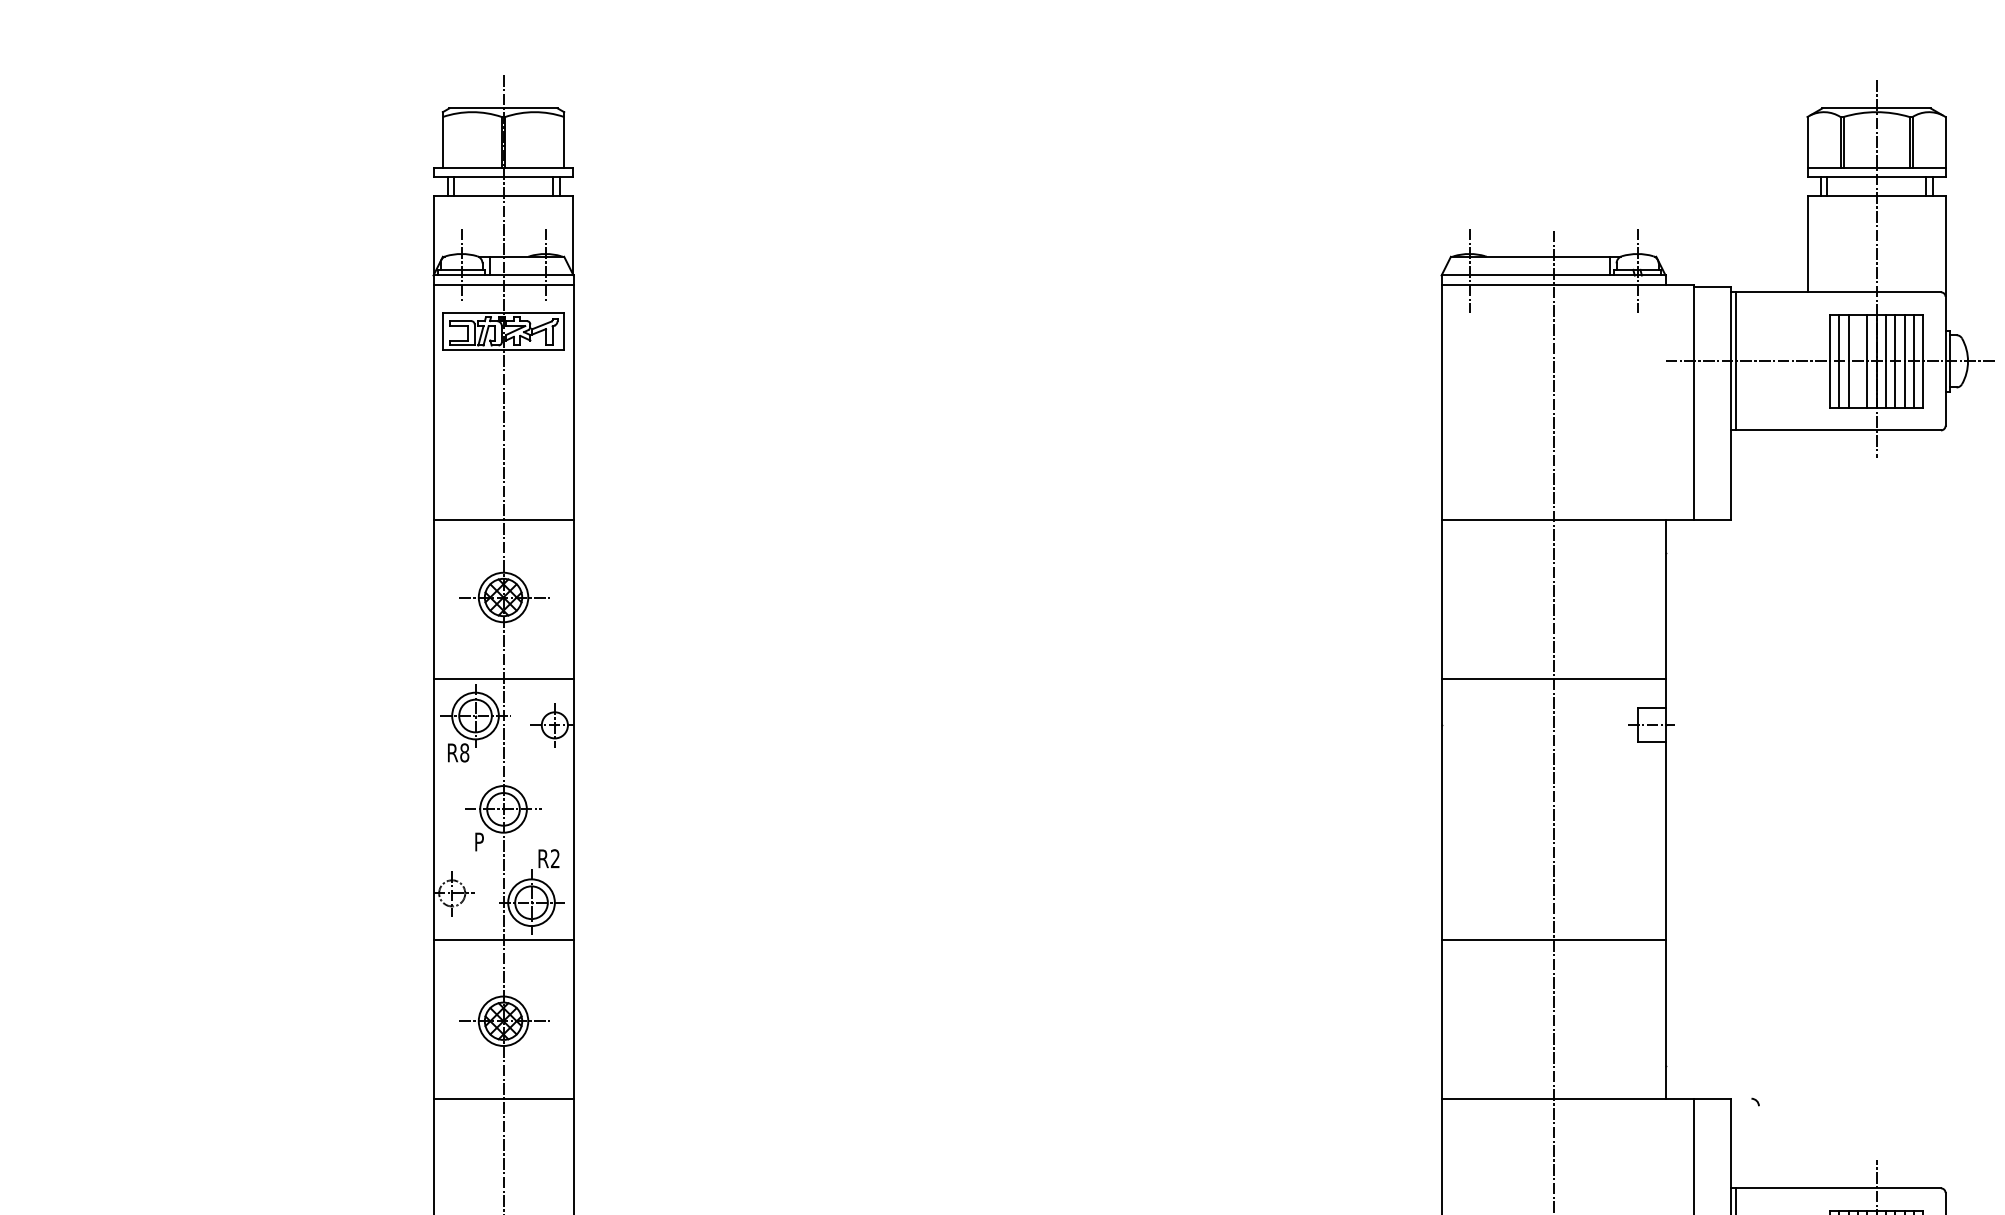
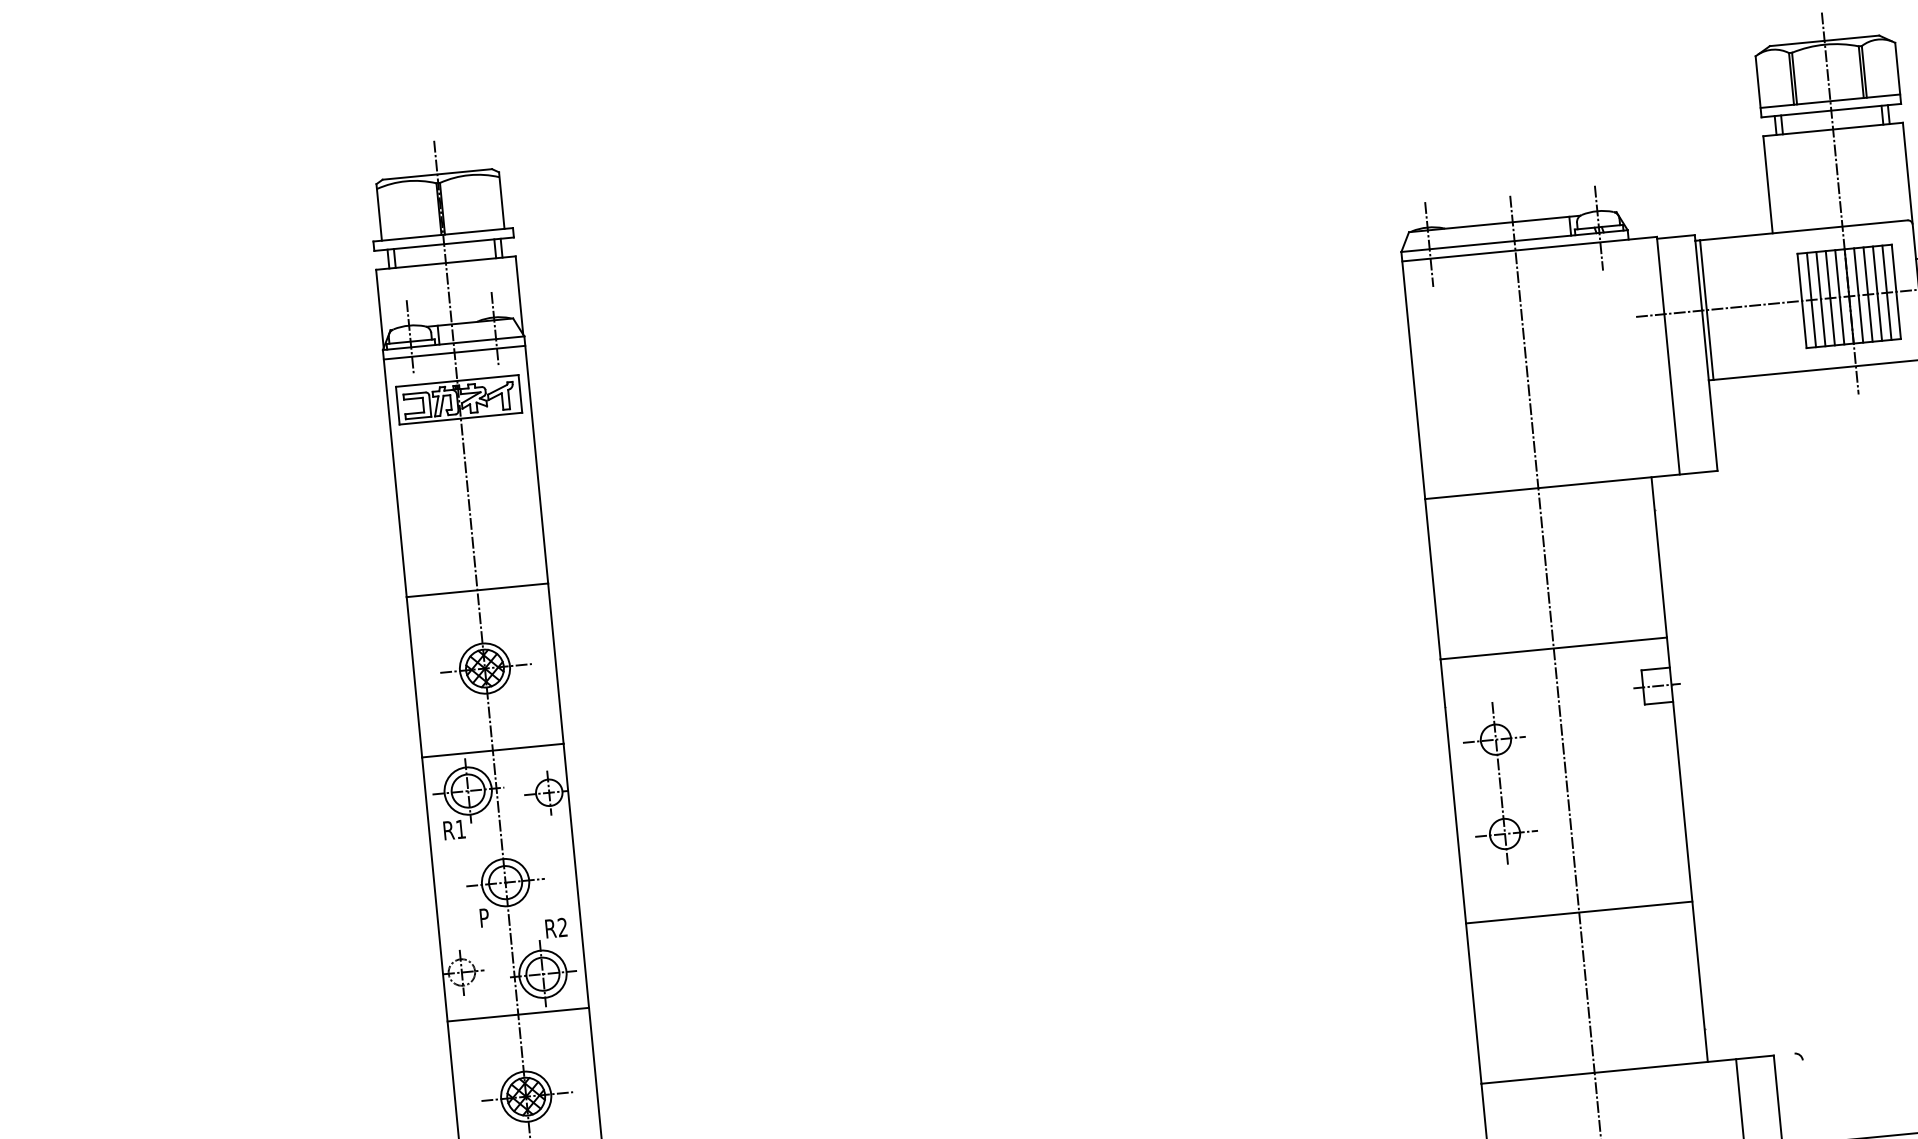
line: (1857, 361) -> (1829, 298), added
text: (464, 752) -> (460, 828), R8 -> R1
part: (1488, 805) -> (1500, 782), added

